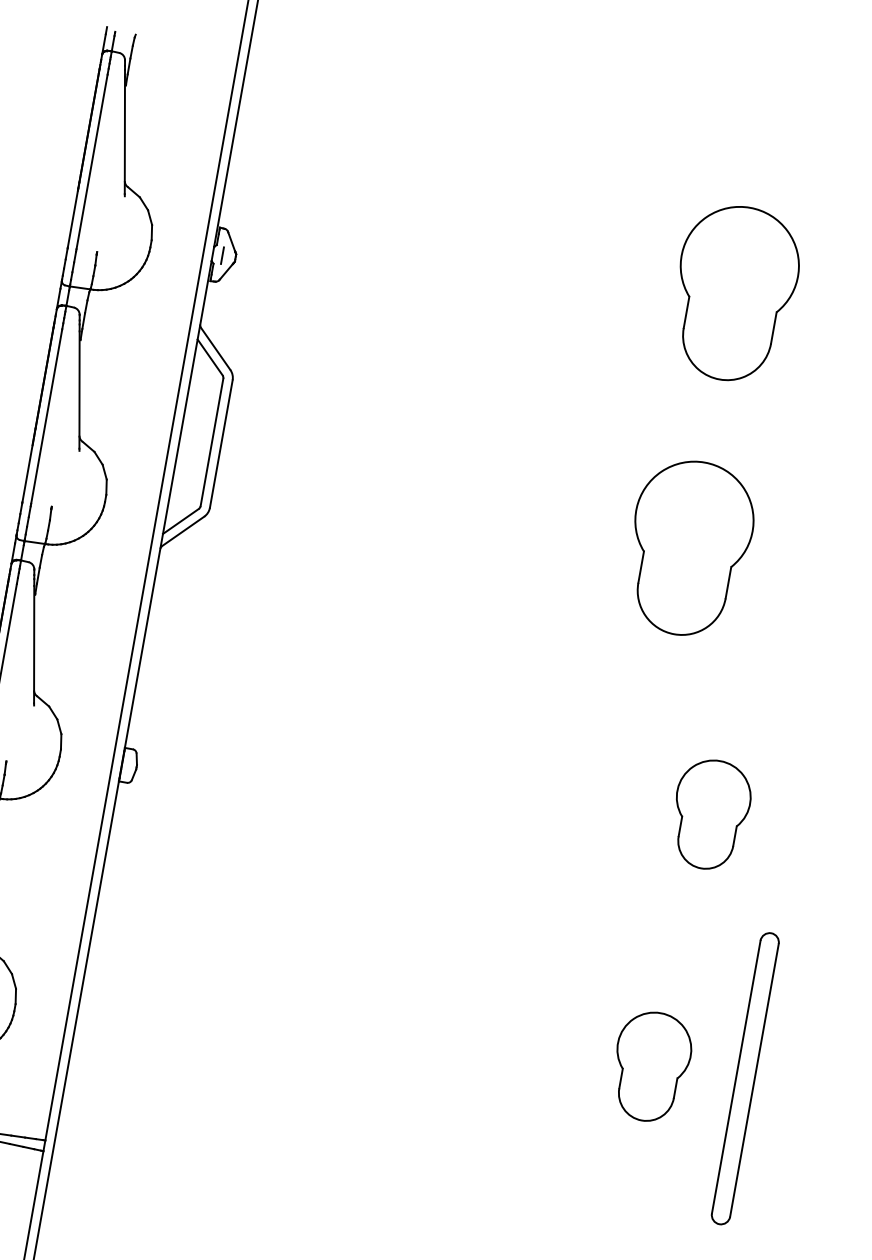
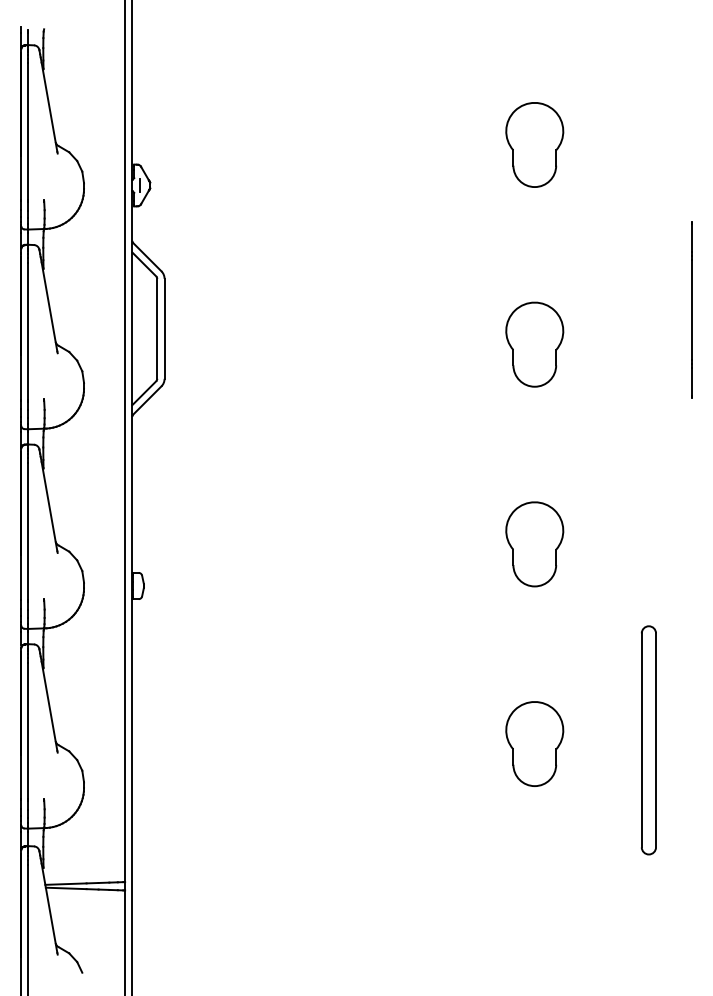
part: (734, 293) -> (534, 144), size x0.62
part: (689, 548) -> (534, 344), size x0.62
part: (710, 814) -> (534, 544), moved
part: (651, 1066) -> (534, 743), moved

